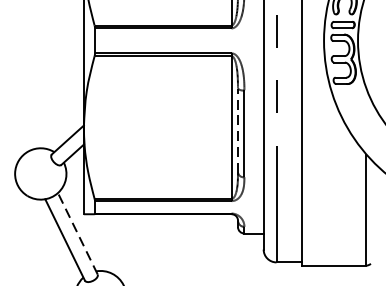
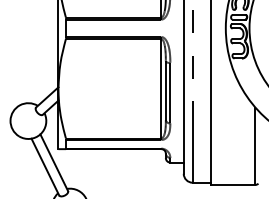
line: (237, 130) -> (165, 90), dashed -> solid
line: (78, 233) -> (54, 162), dashed -> solid

